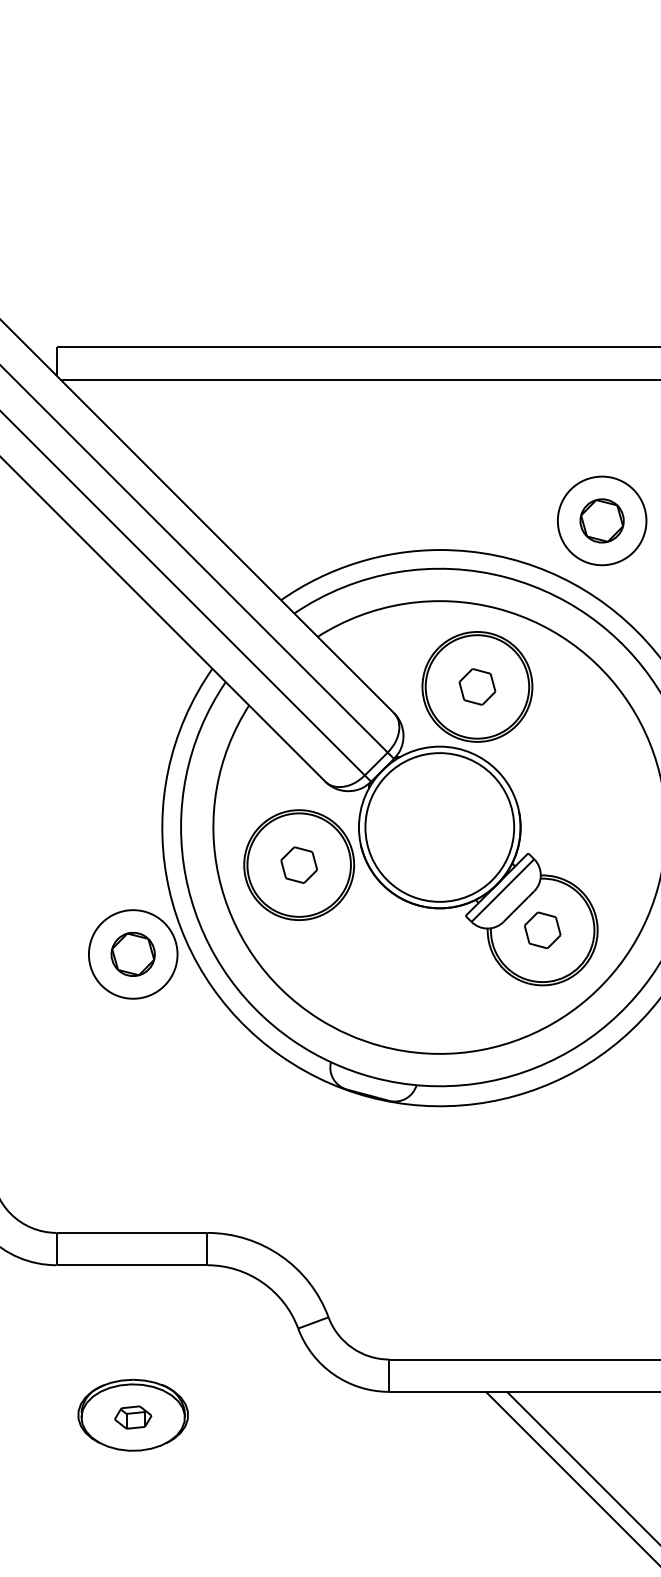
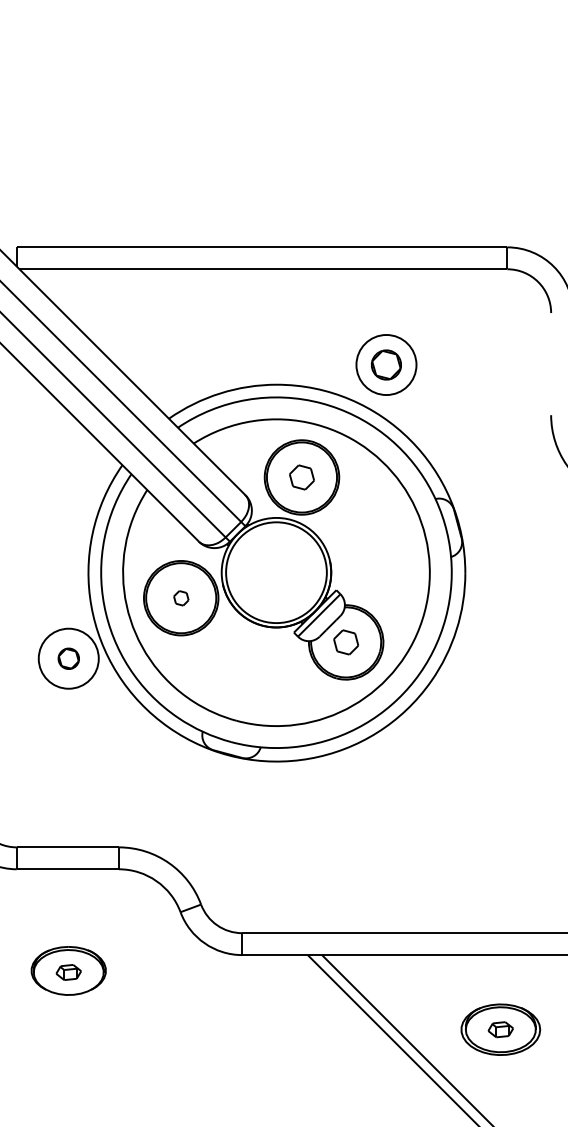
part: (299, 865) -> (181, 598), size x0.6
part: (132, 954) -> (68, 658), size x0.7

